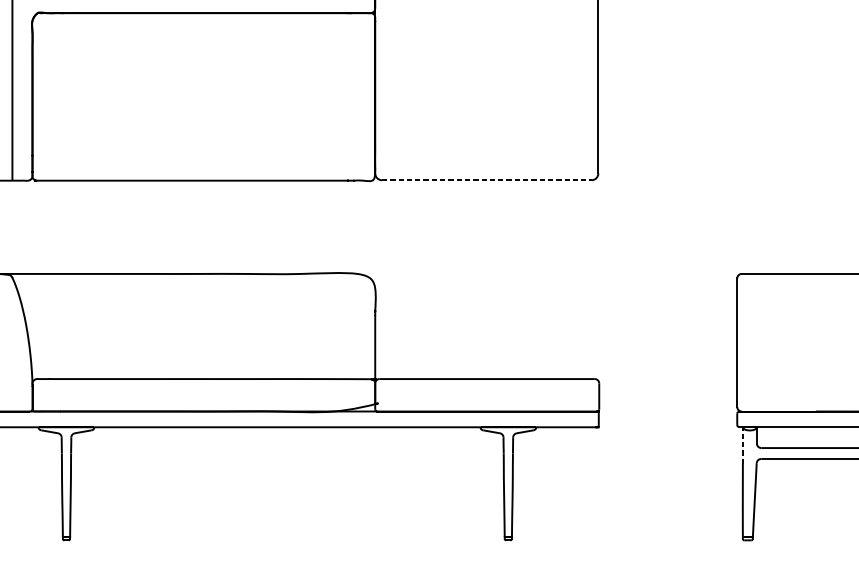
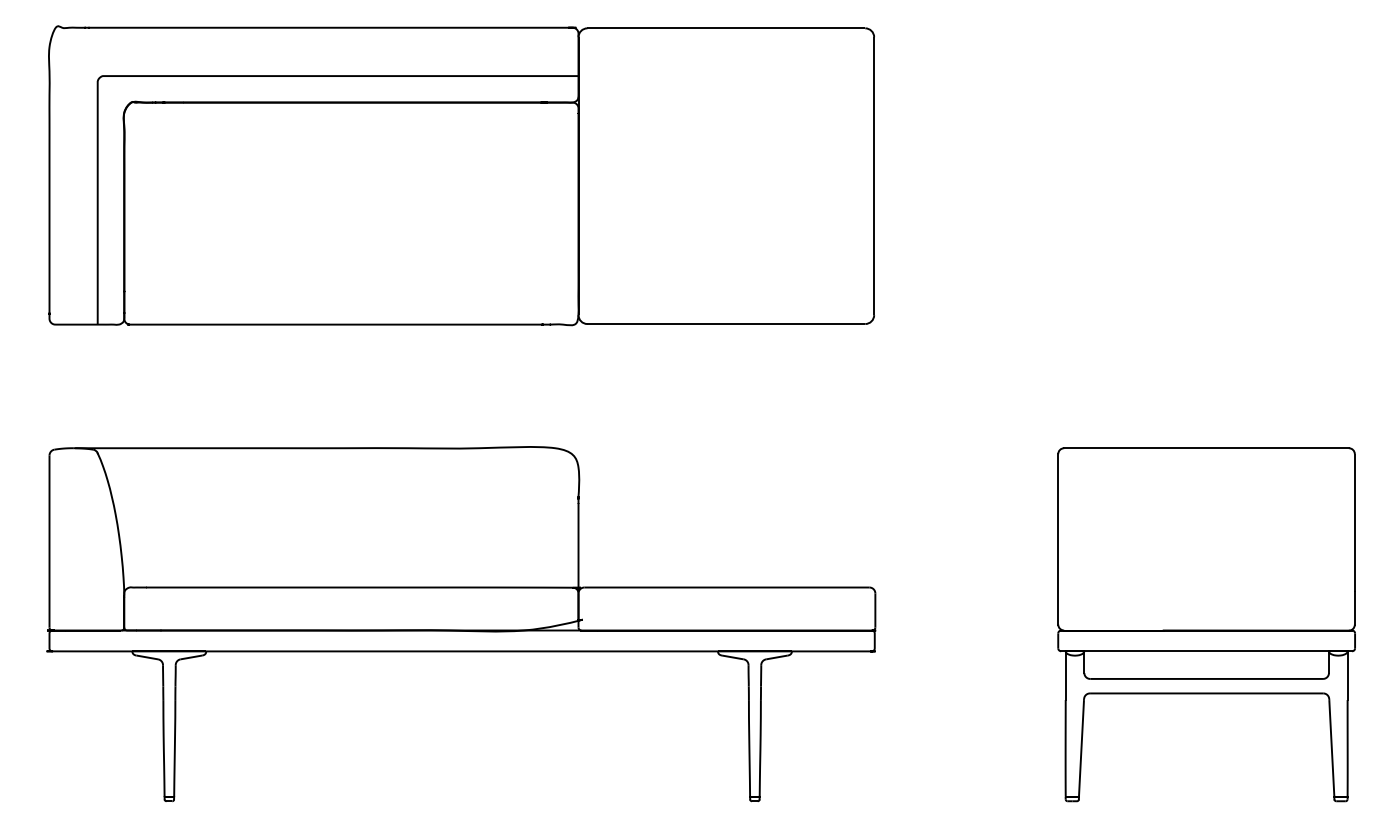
line: (486, 180) -> (726, 324), dashed -> solid
line: (742, 445) -> (1065, 675), dashed -> solid

